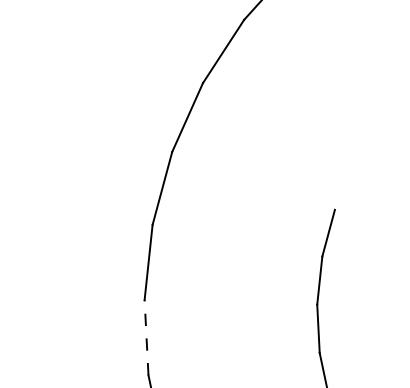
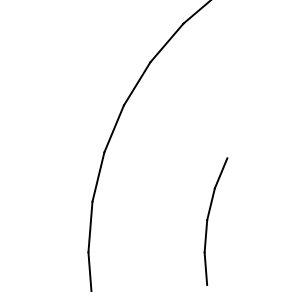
line: (146, 336) -> (90, 226), dashed -> solid

